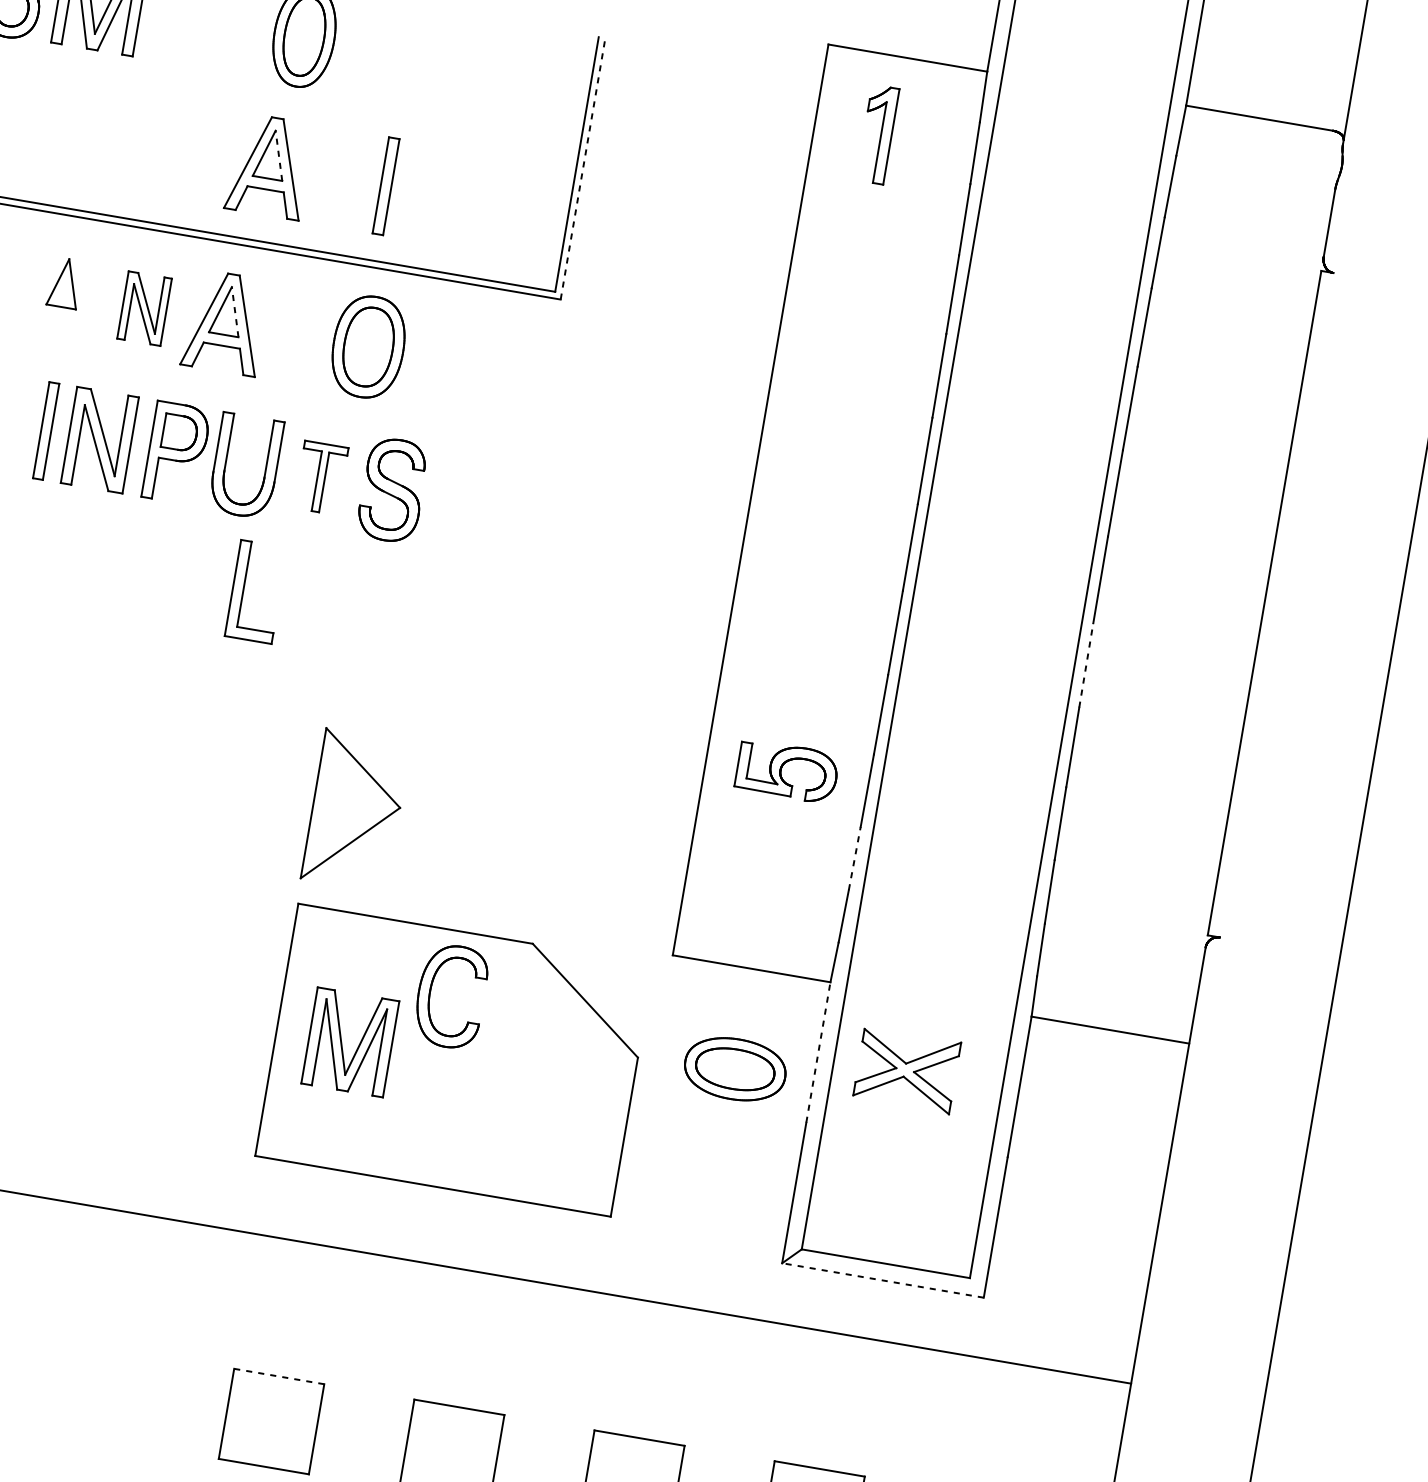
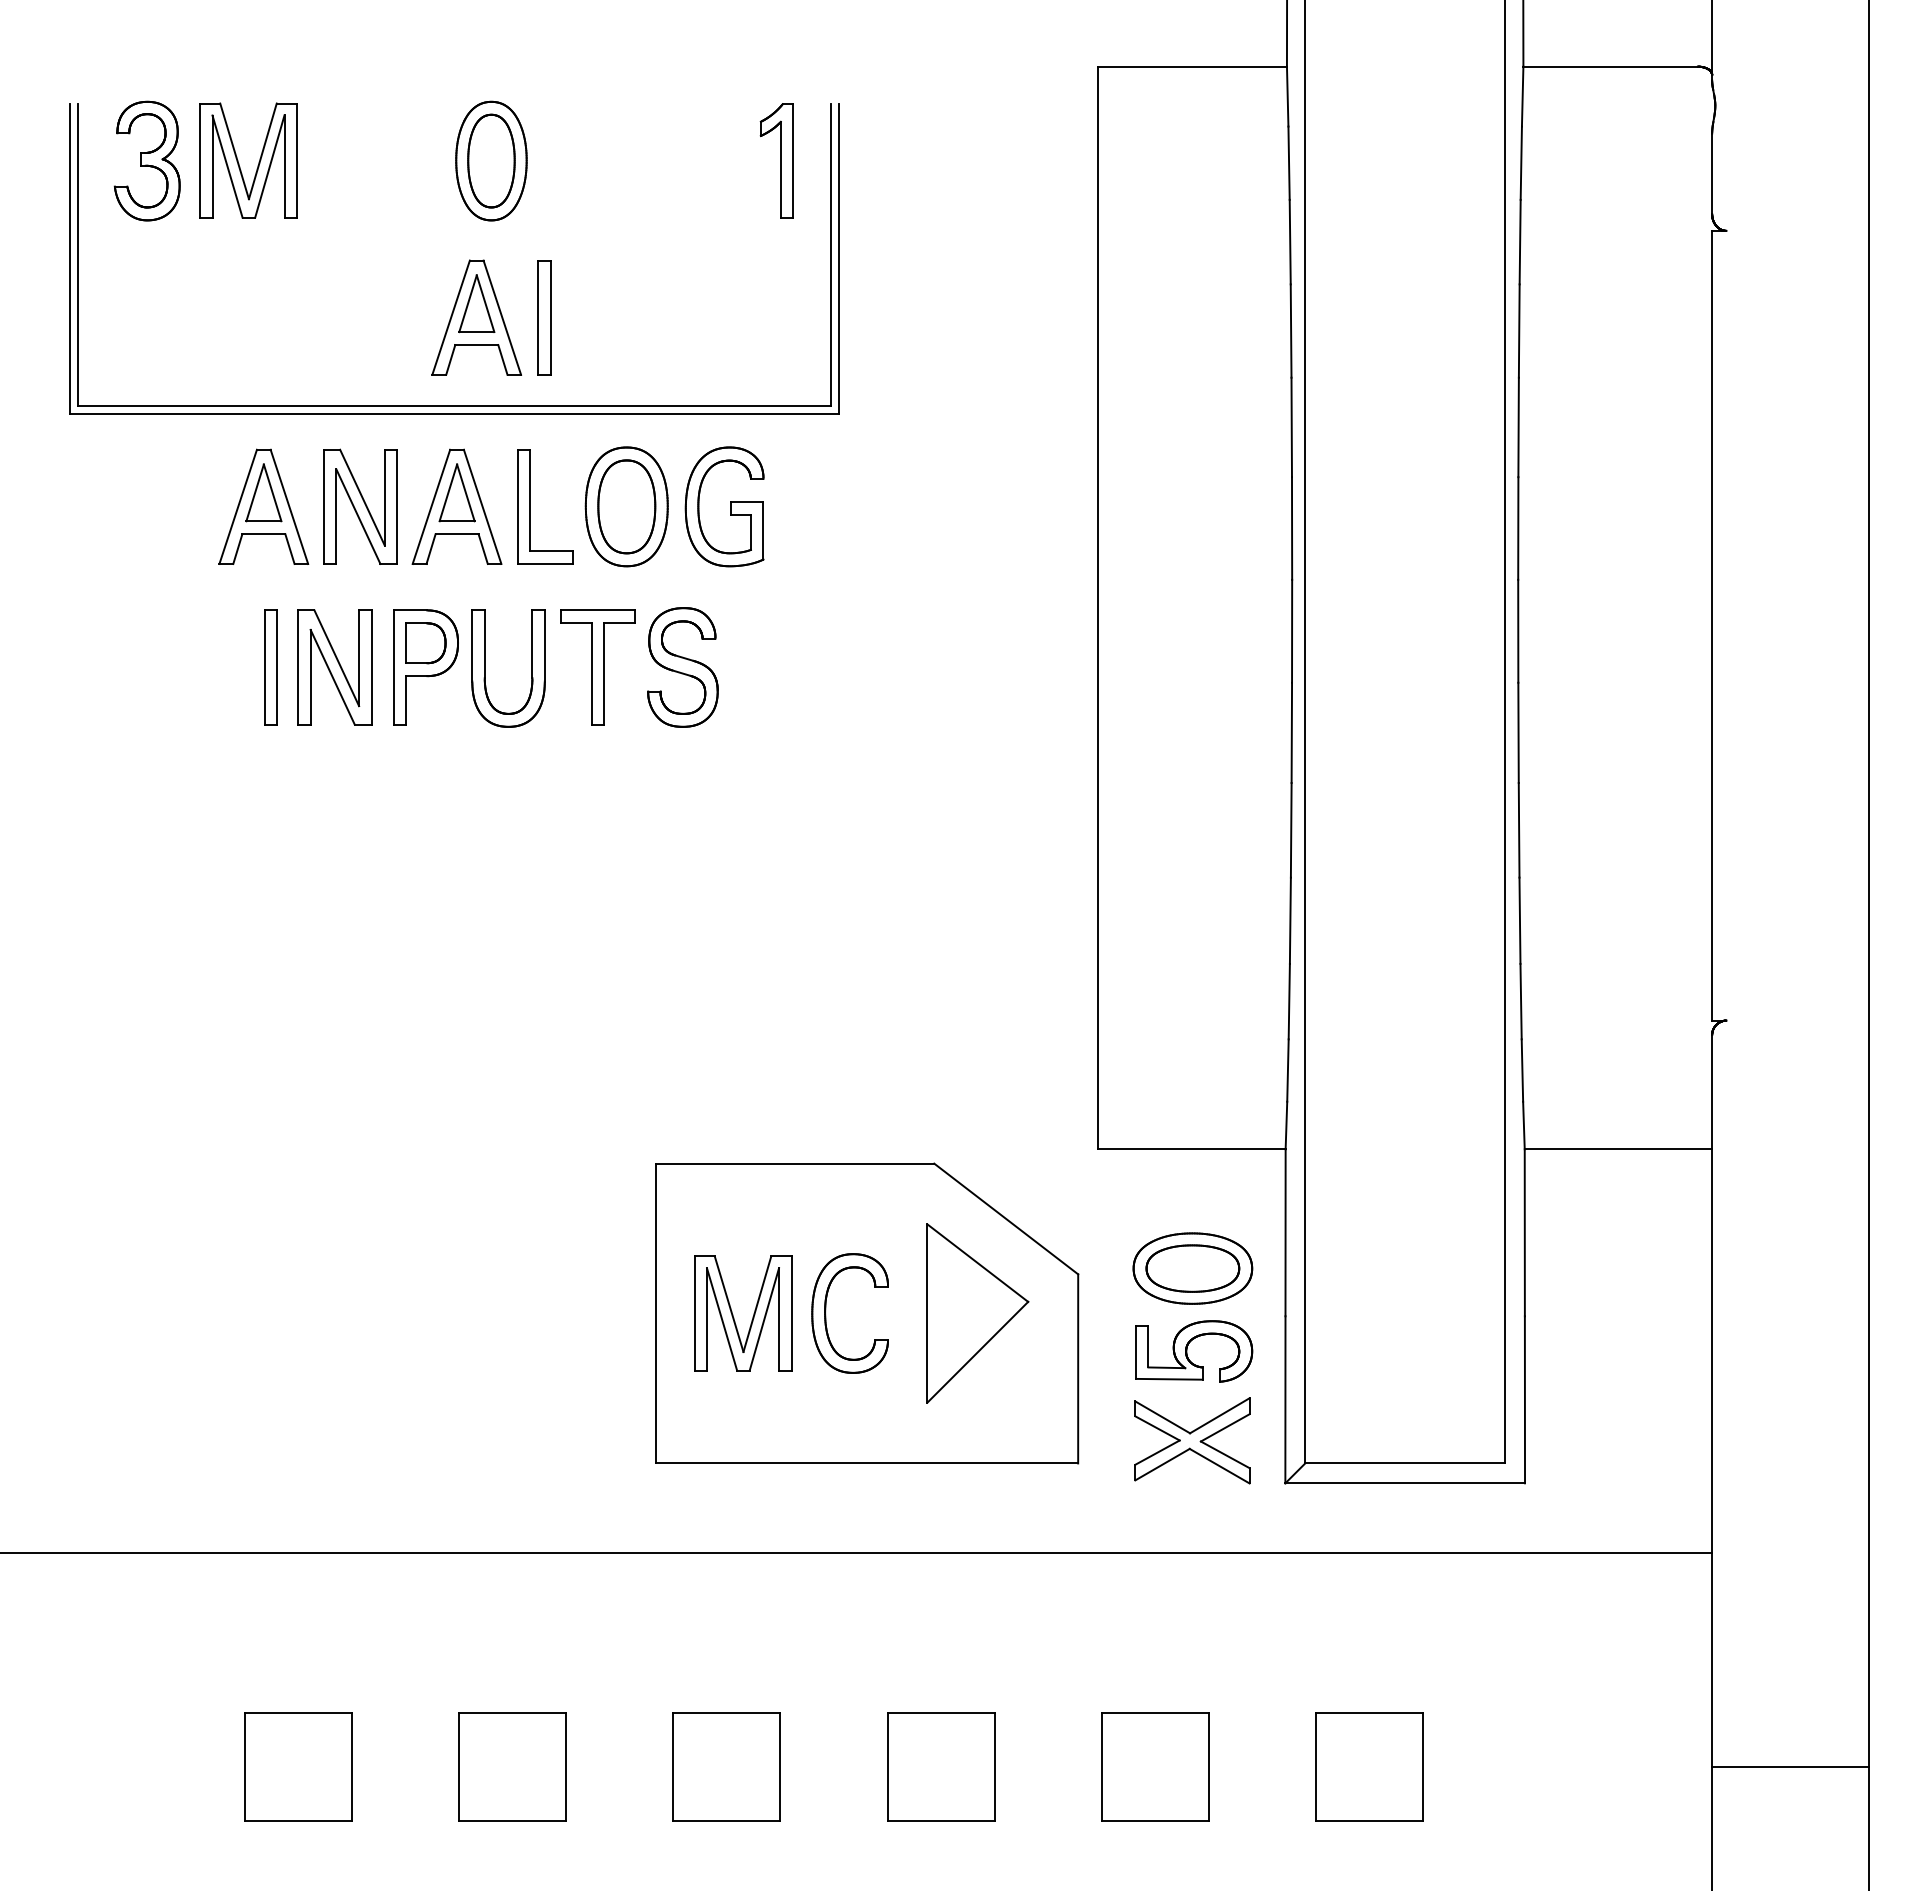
part: (877, 134) -> (776, 160), moved
line: (278, 155) -> (485, 303), dashed -> solid
line: (583, 168) -> (839, 258), dashed -> solid
part: (386, 186) -> (544, 317), moved
part: (62, 294) -> (263, 506), added
part: (144, 308) -> (360, 506), size x1.43
line: (234, 311) -> (465, 492), dashed -> solid
part: (450, 360) -> (724, 506), added
part: (320, 477) -> (597, 667), size x1.43
part: (243, 589) -> (530, 506), moved
line: (1086, 665) -> (1518, 732), dashed -> solid
part: (781, 770) -> (1187, 1351), moved
part: (355, 810) -> (977, 1313), moved
line: (854, 858) -> (1289, 1001), dashed -> solid
part: (430, 993) -> (826, 1314), moved
line: (818, 1052) -> (1285, 1232), dashed -> solid
part: (907, 1070) -> (1192, 1440), moved
line: (883, 1280) -> (1405, 1483), dashed -> solid
line: (278, 1376) -> (726, 1713), dashed -> solid
part: (91, 1390) -> (512, 1766), added

